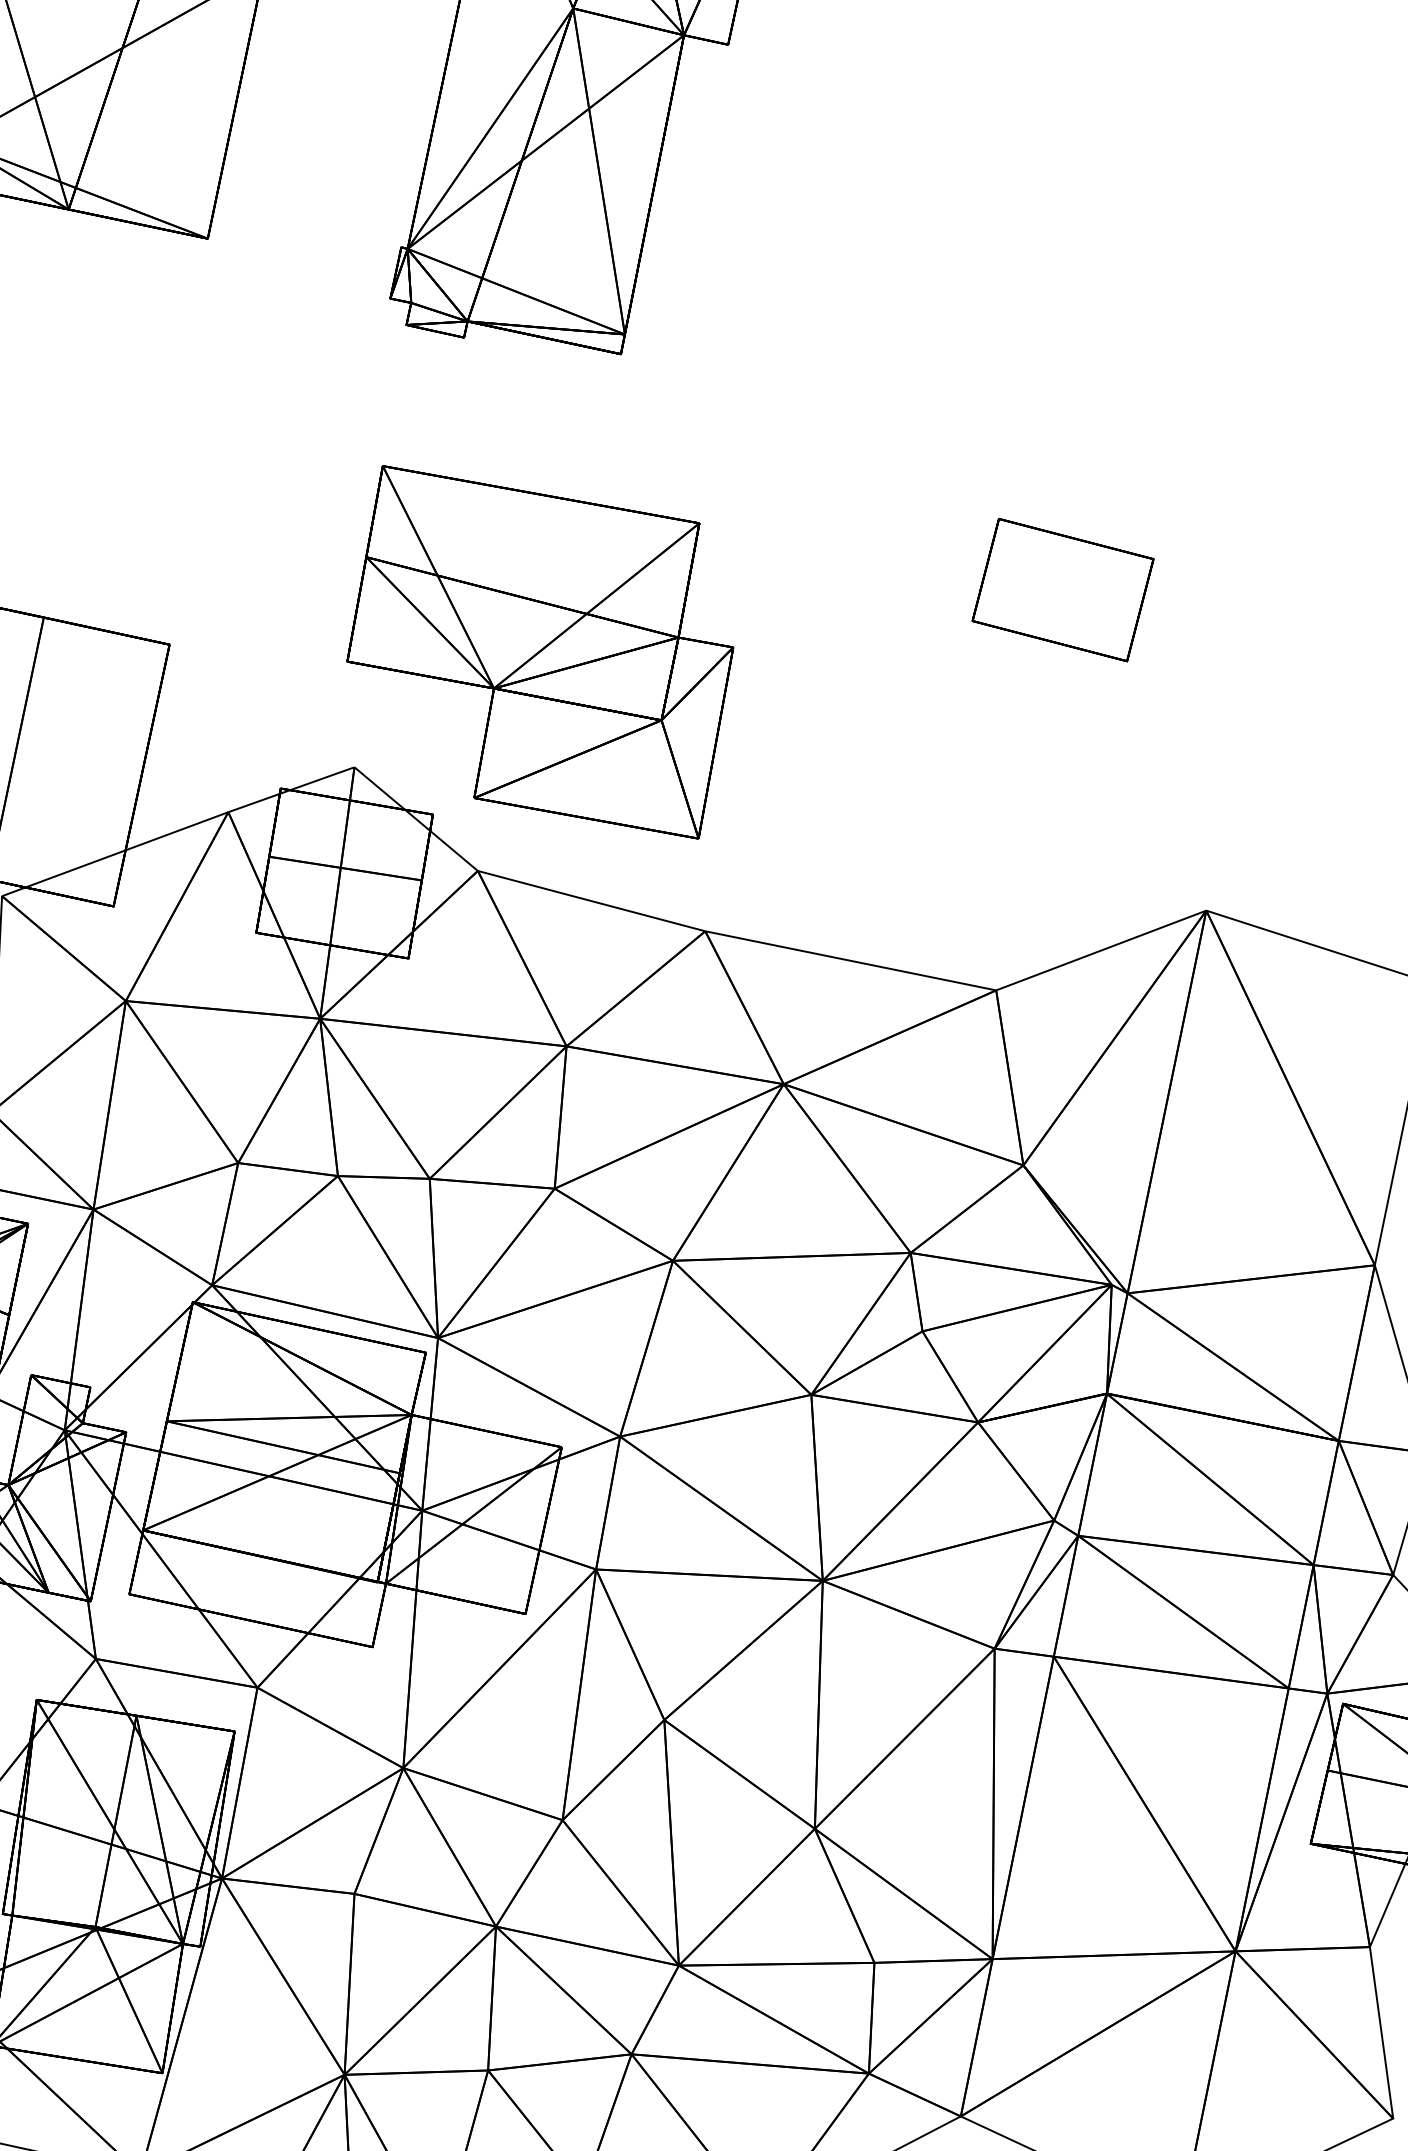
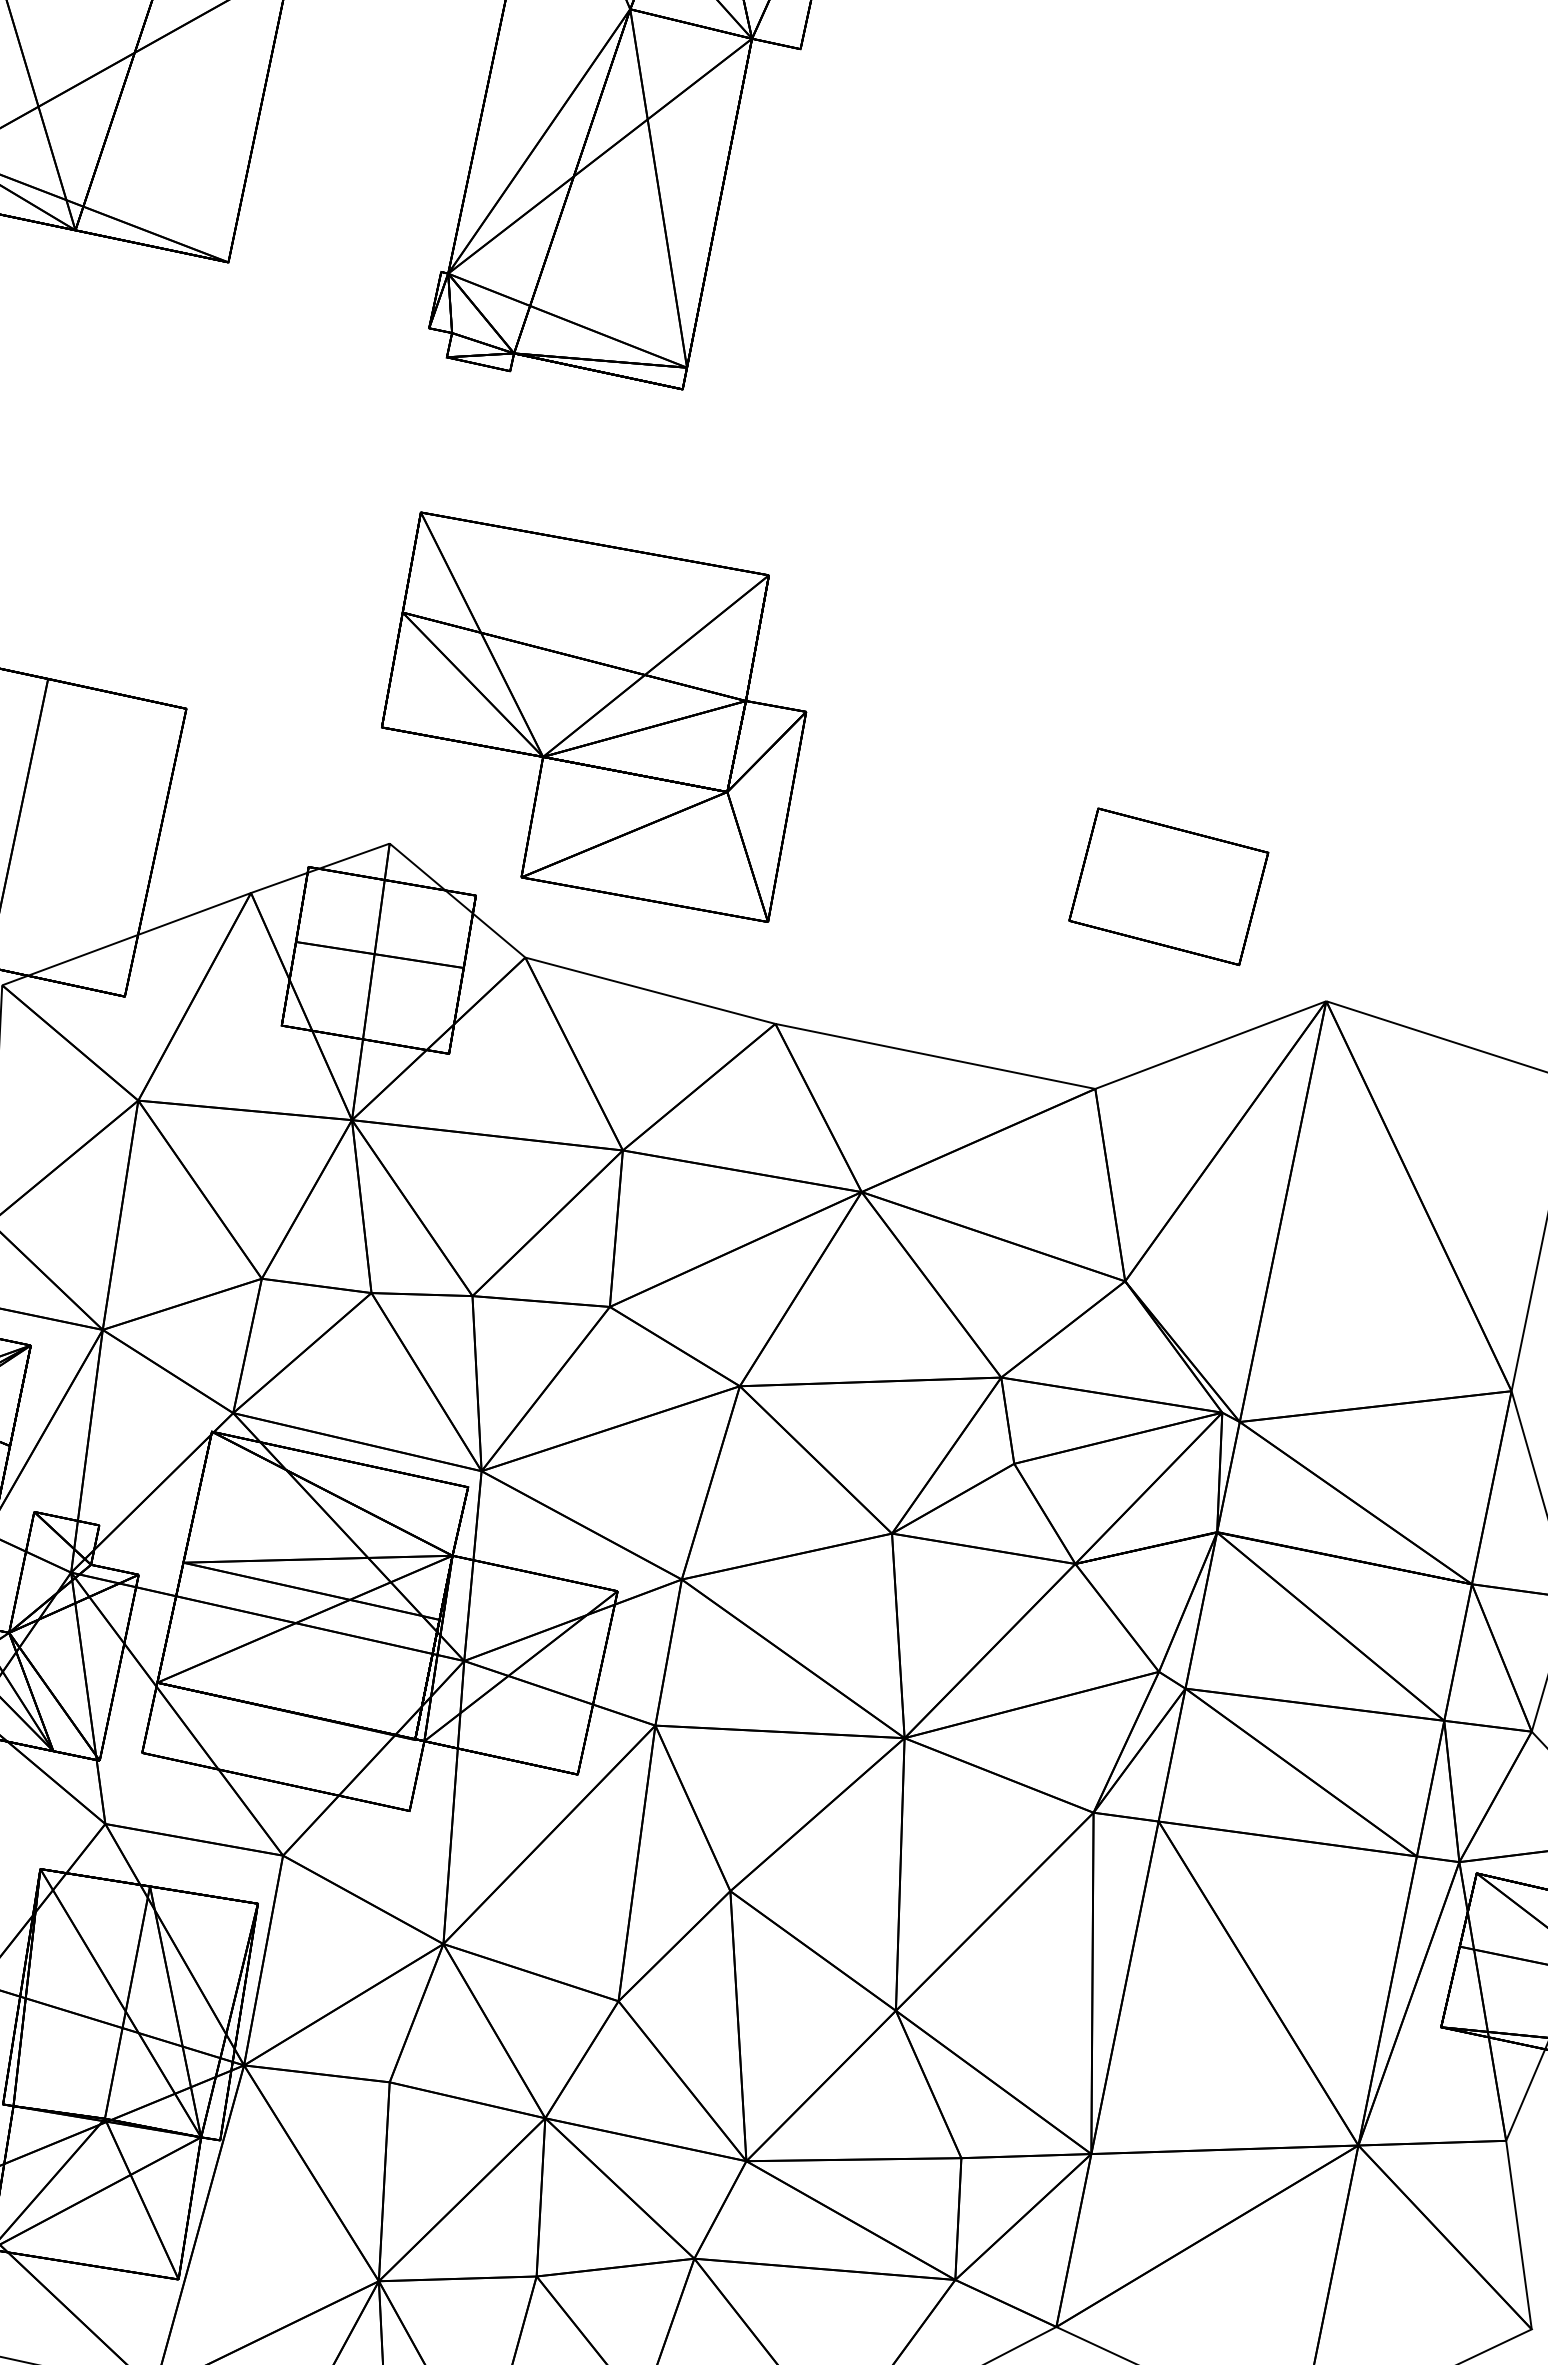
part: (1062, 589) -> (1168, 886), moved

